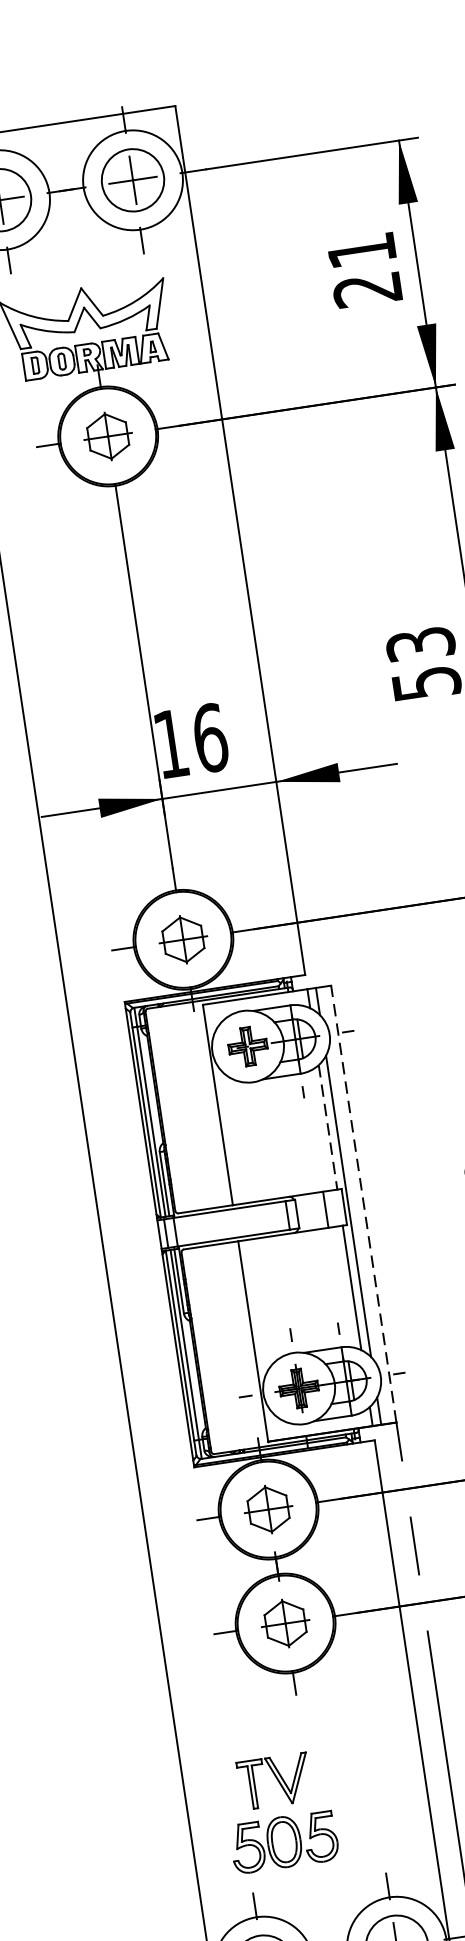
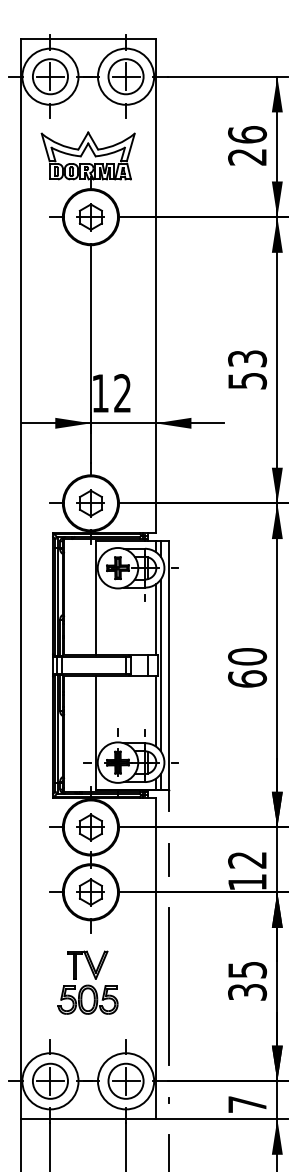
text: (361, 249) -> (247, 134), 21 -> 26
text: (209, 736) -> (122, 392), 16 -> 12
line: (327, 1128) -> (155, 620), dashed -> solid
line: (363, 1202) -> (169, 664), dashed -> solid
part: (278, 1811) -> (87, 982), moved

